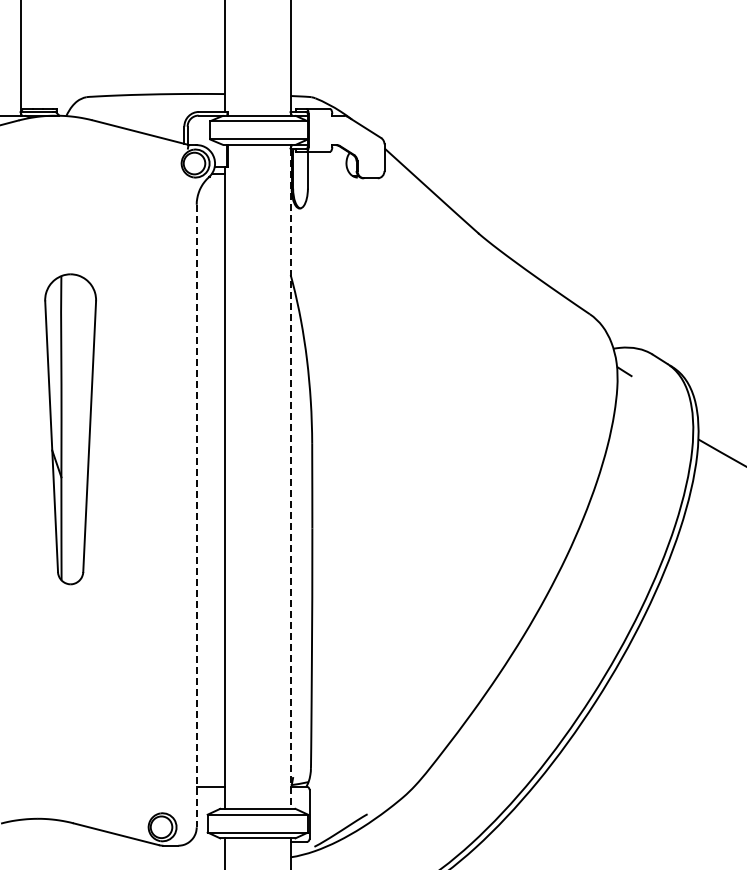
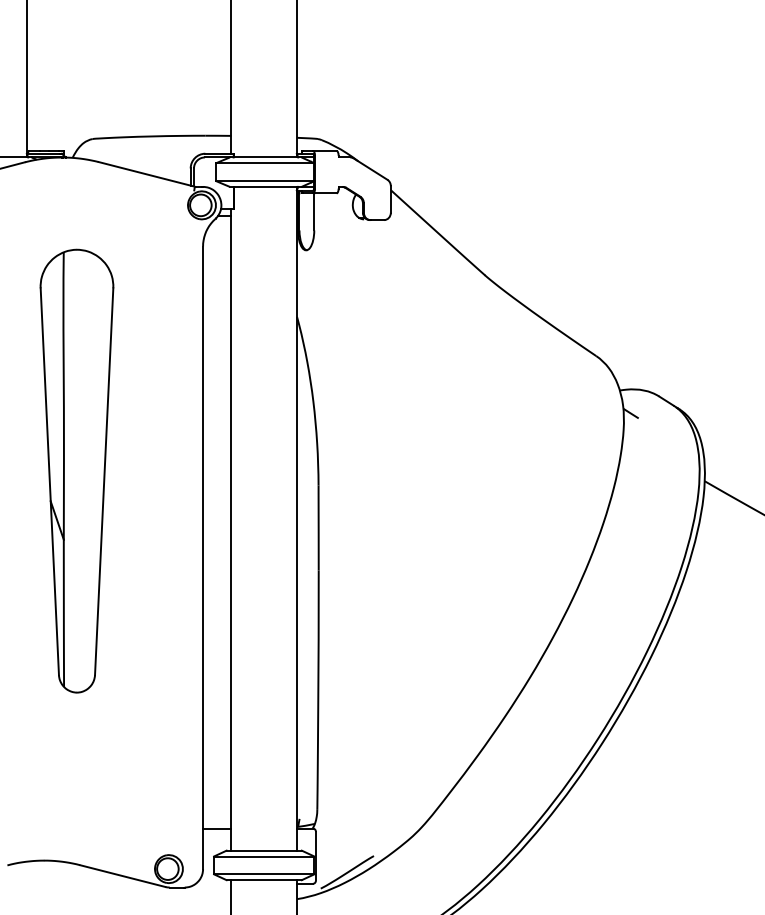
part: (70, 428) -> (76, 470), size x1.43
line: (291, 479) -> (297, 521), dashed -> solid
line: (197, 516) -> (203, 558), dashed -> solid

